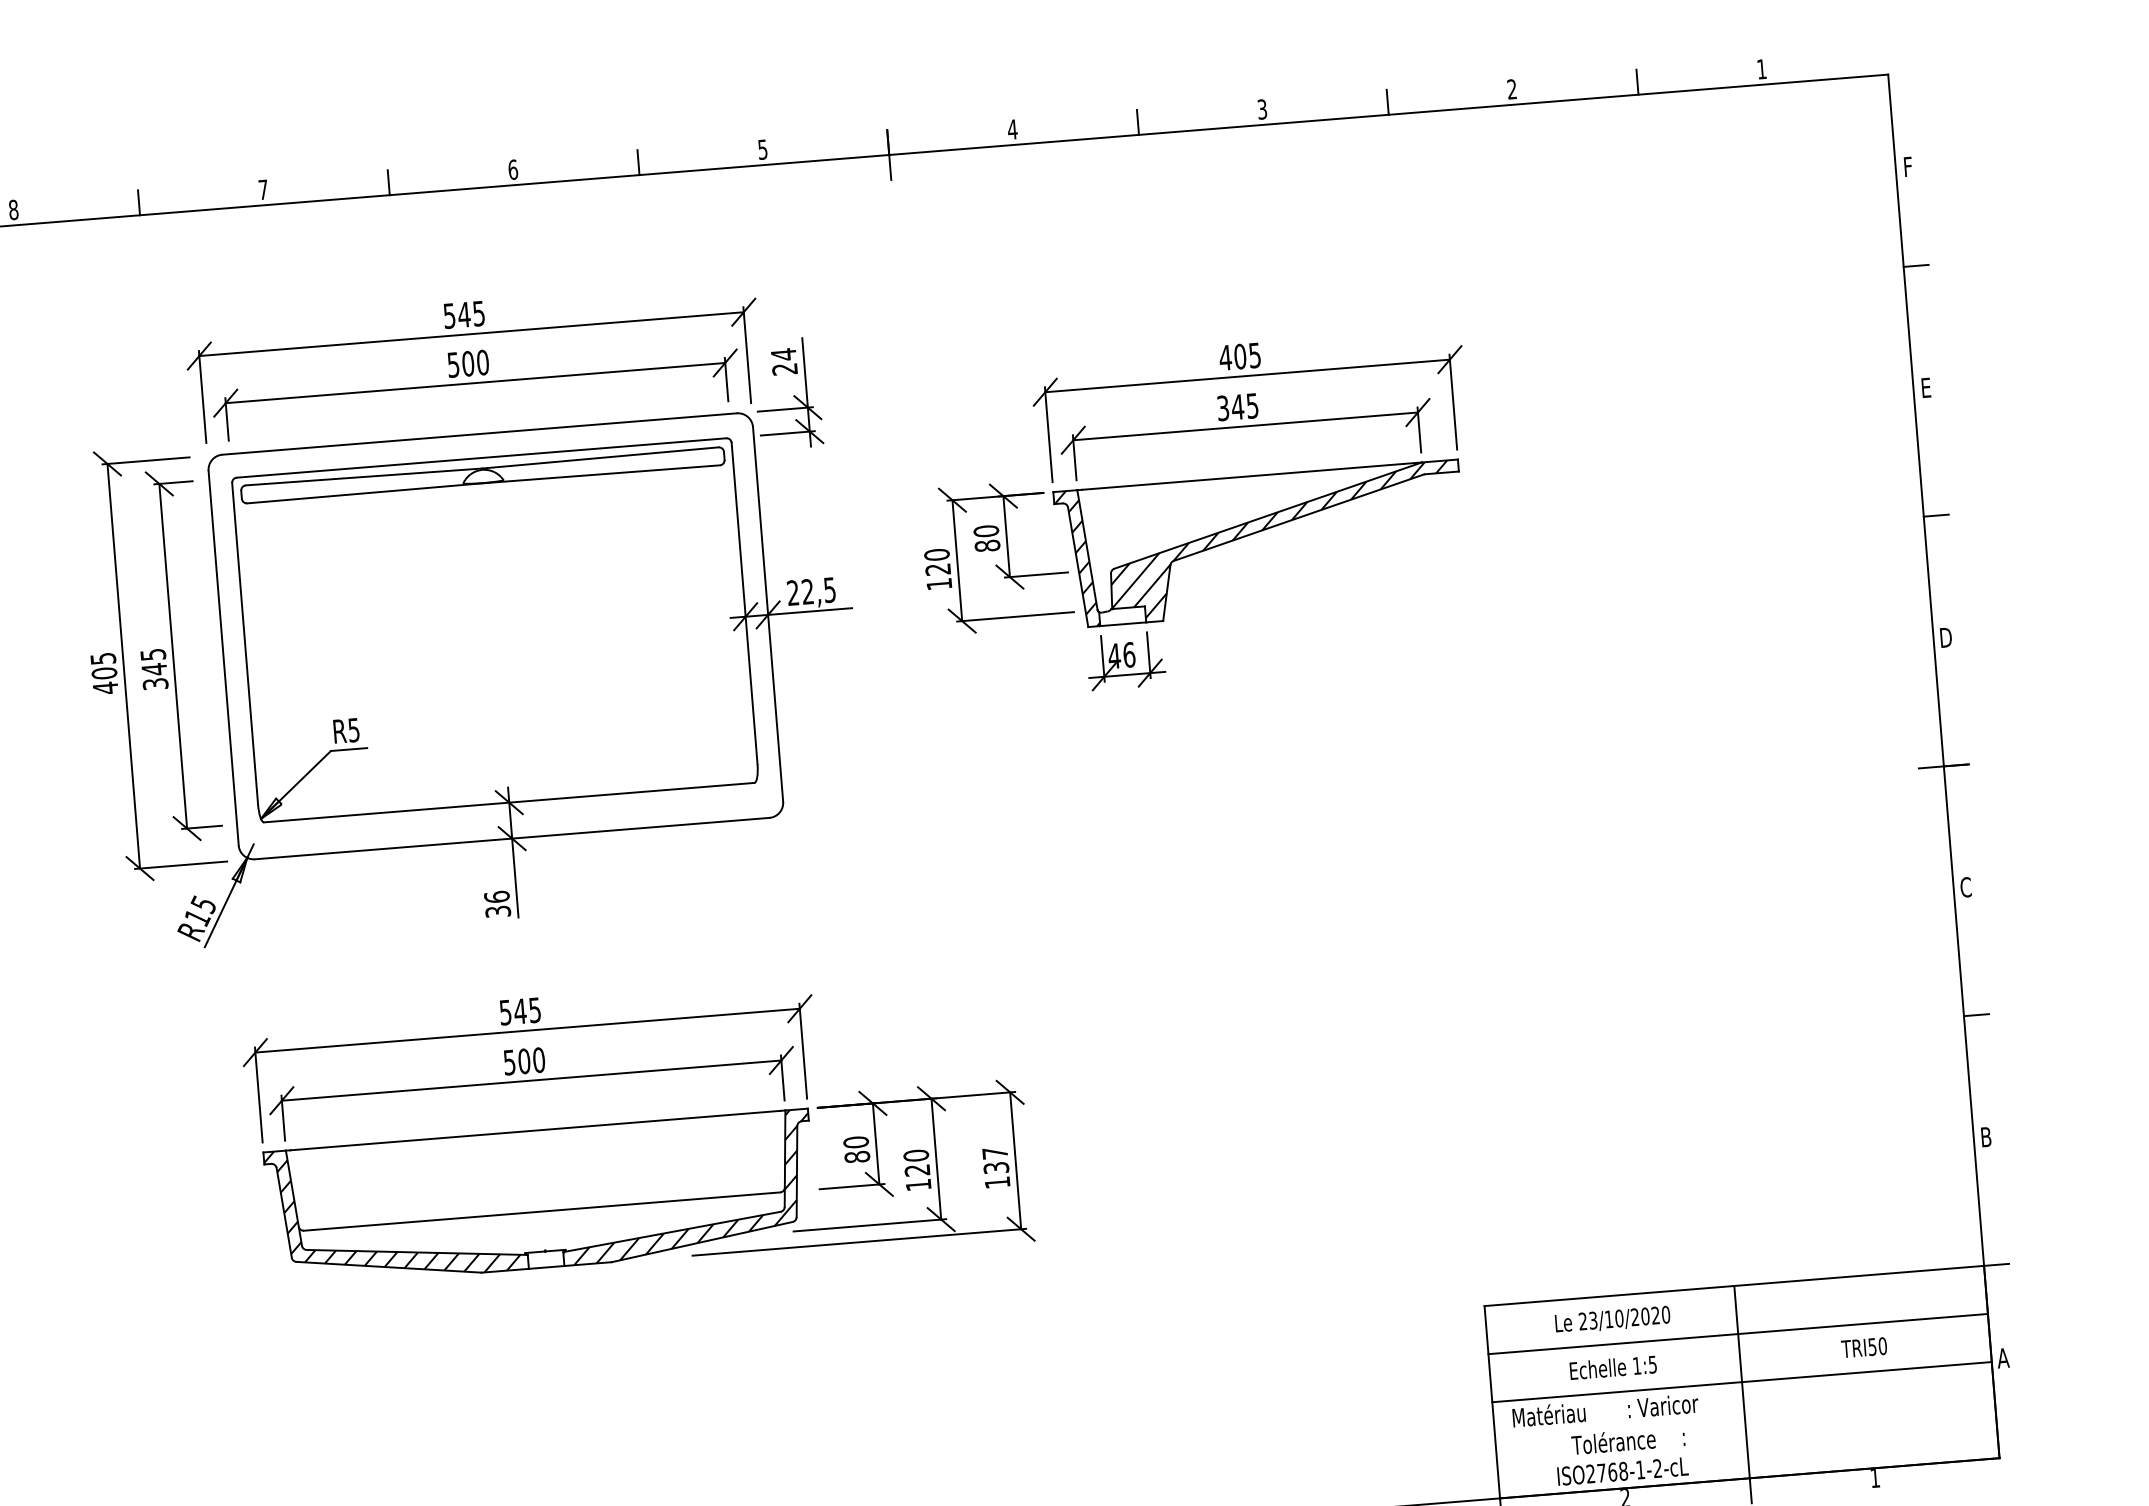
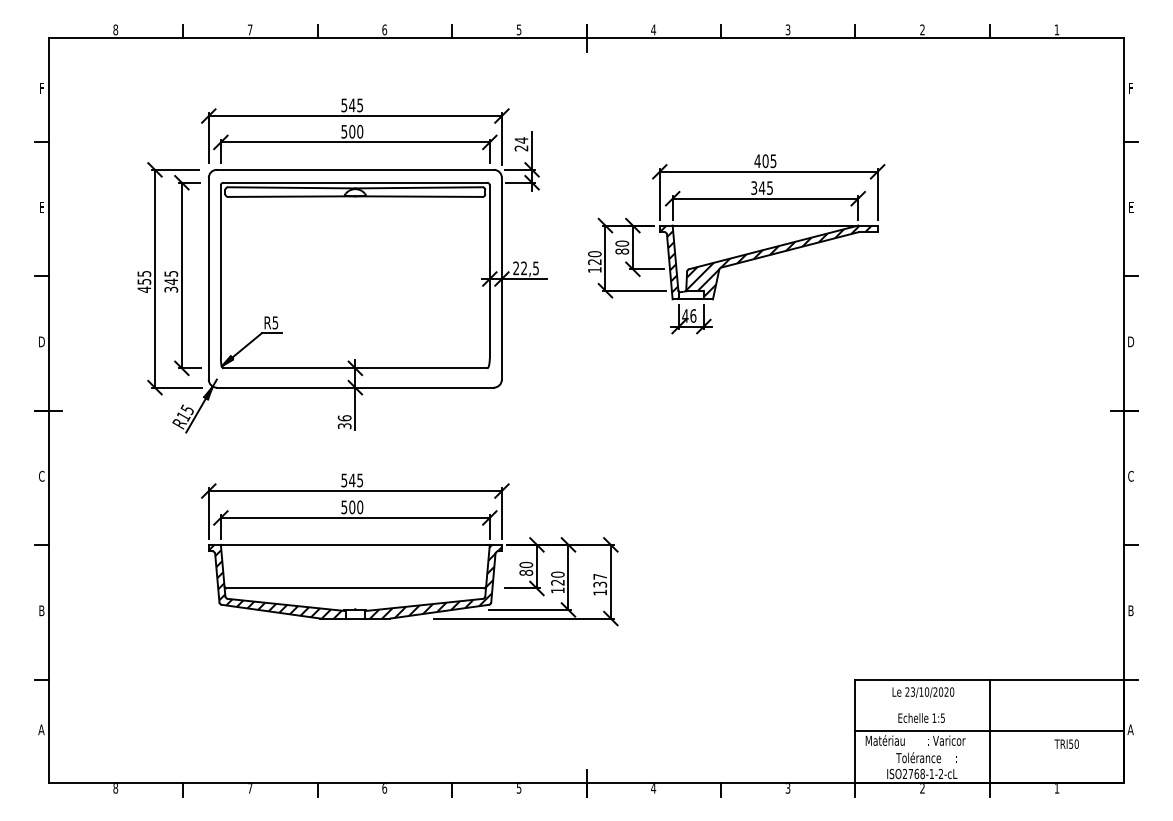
text: (104, 672) -> (144, 281), 405 -> 455
line: (1737, 1334) -> (989, 705), removed
text: (1863, 1346) -> (1066, 743), moved

